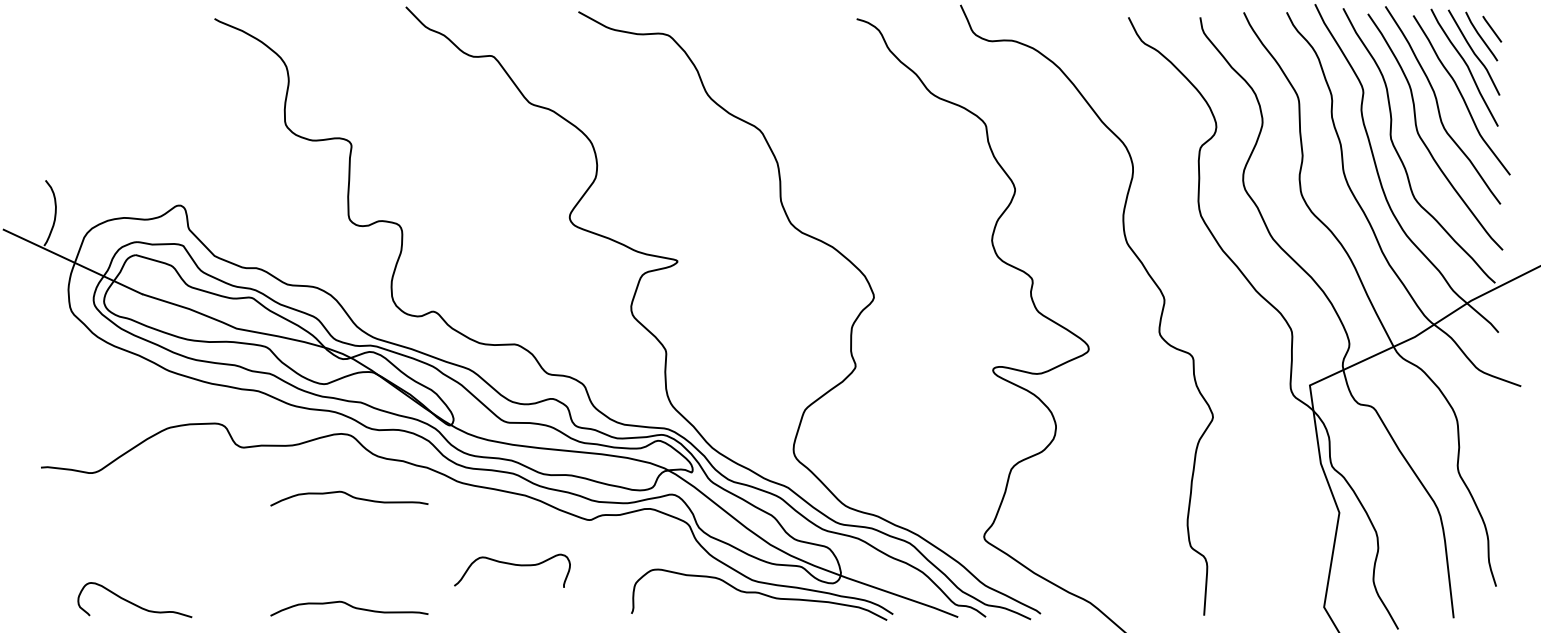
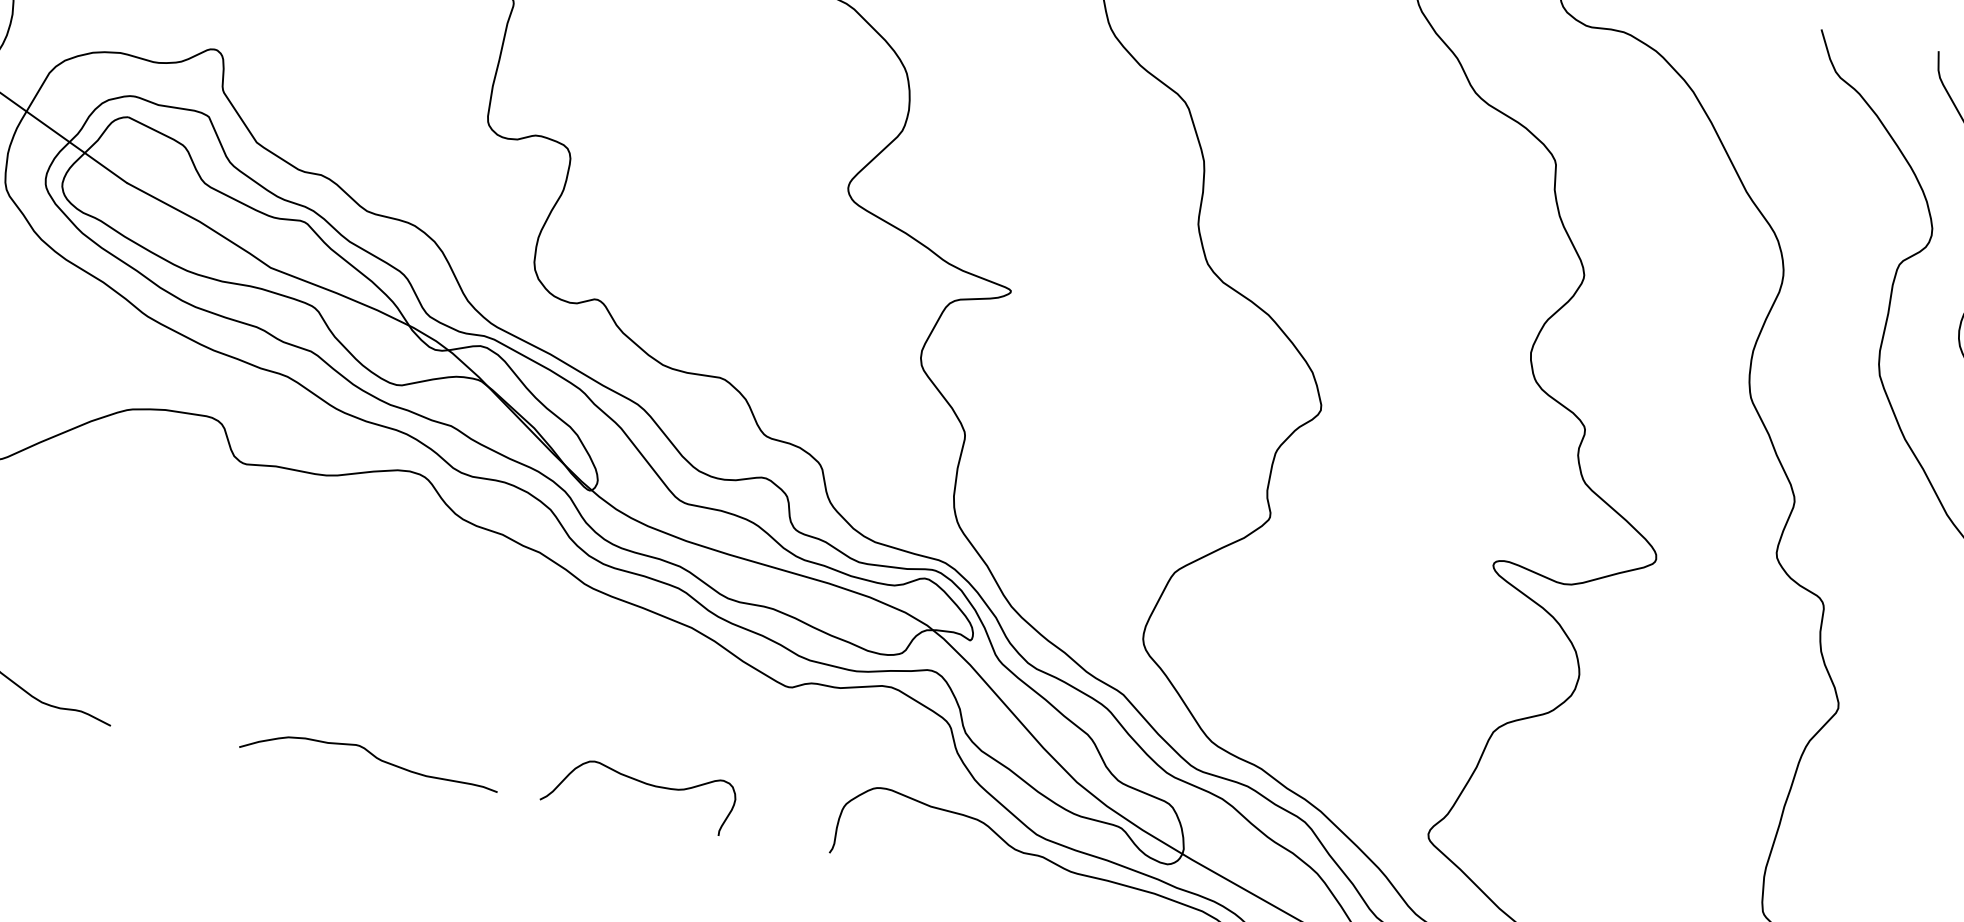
curve: (349, 496) -> (404, 576), removed
curve: (512, 565) -> (641, 783), moved

